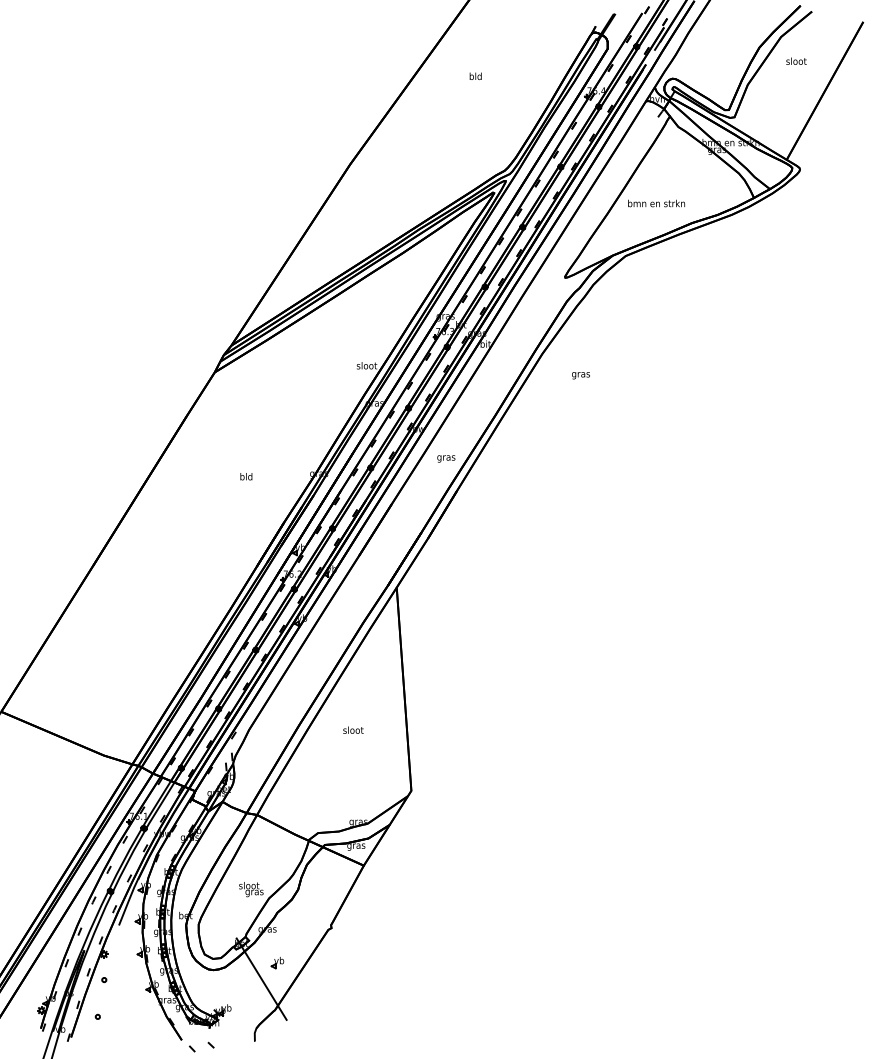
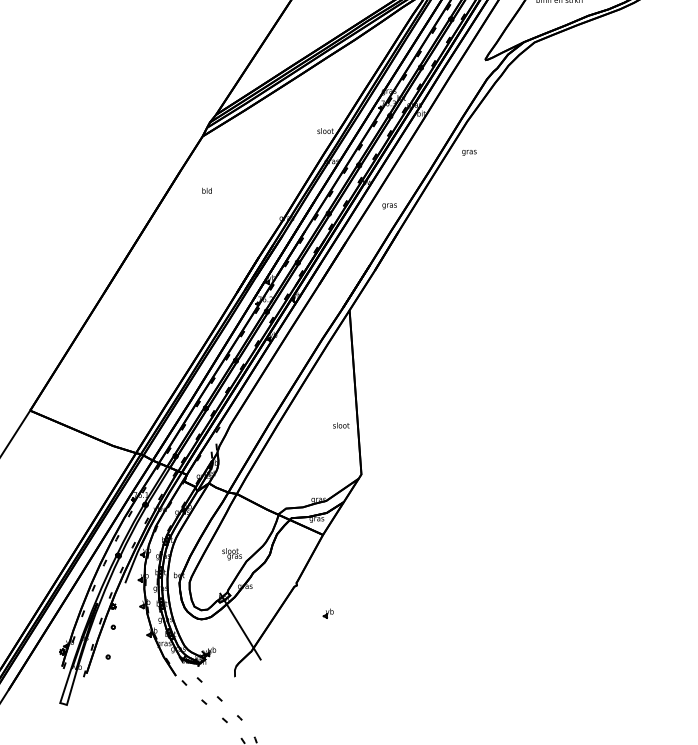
text: (580, 375) -> (468, 152), moved
text: (246, 476) -> (207, 190), moved
text: (353, 729) -> (341, 424), moved
part: (277, 963) -> (328, 613), moved

